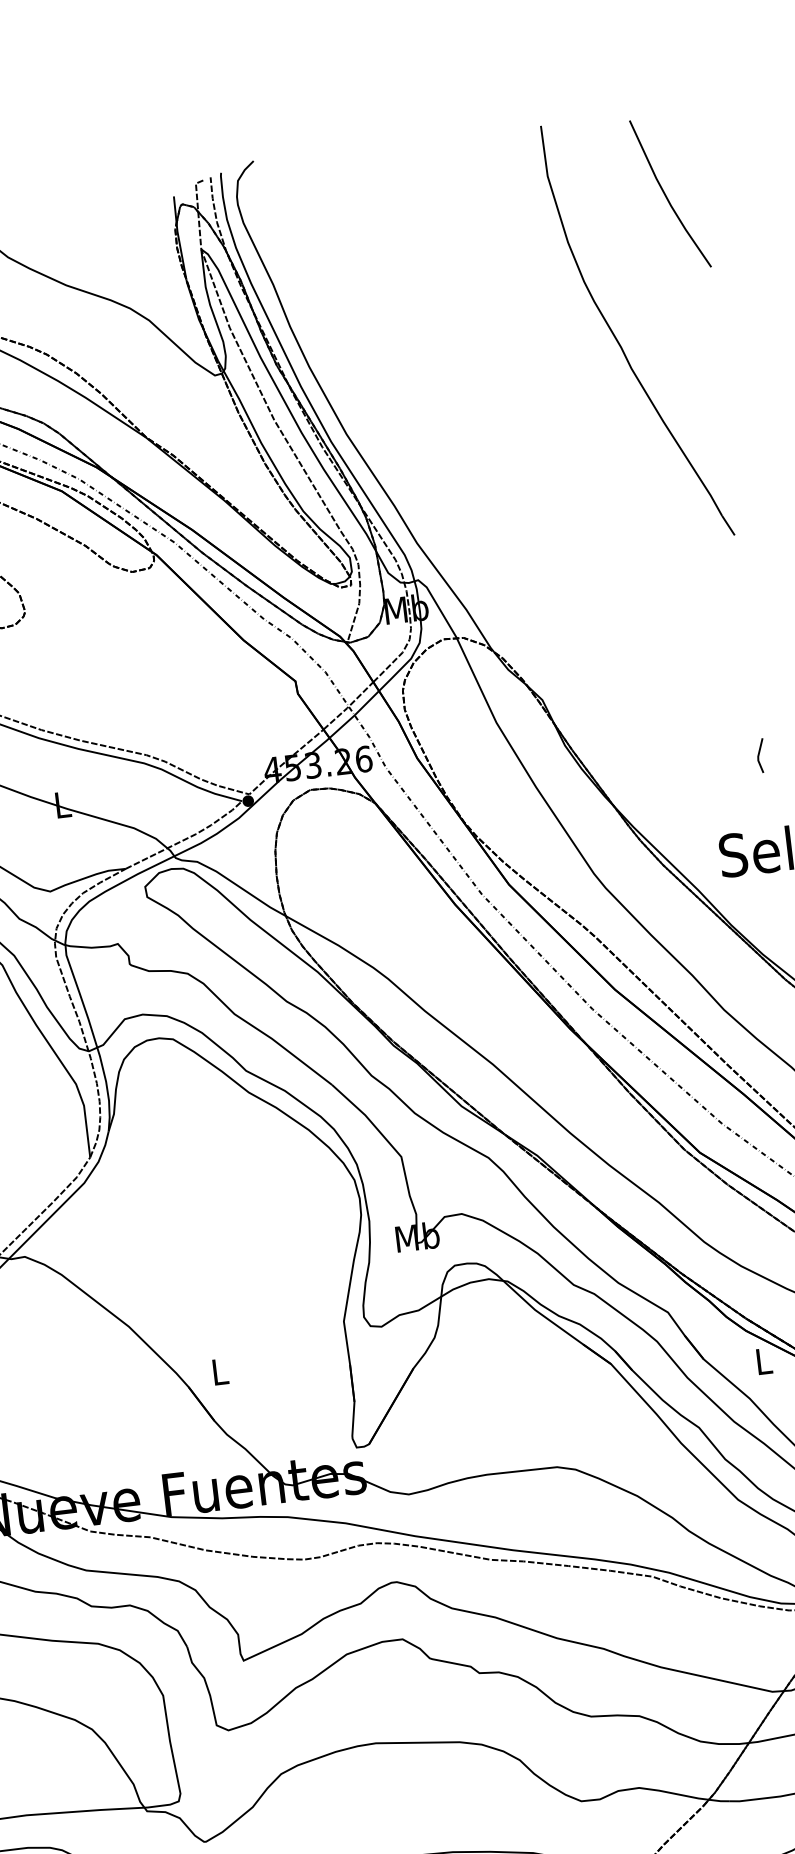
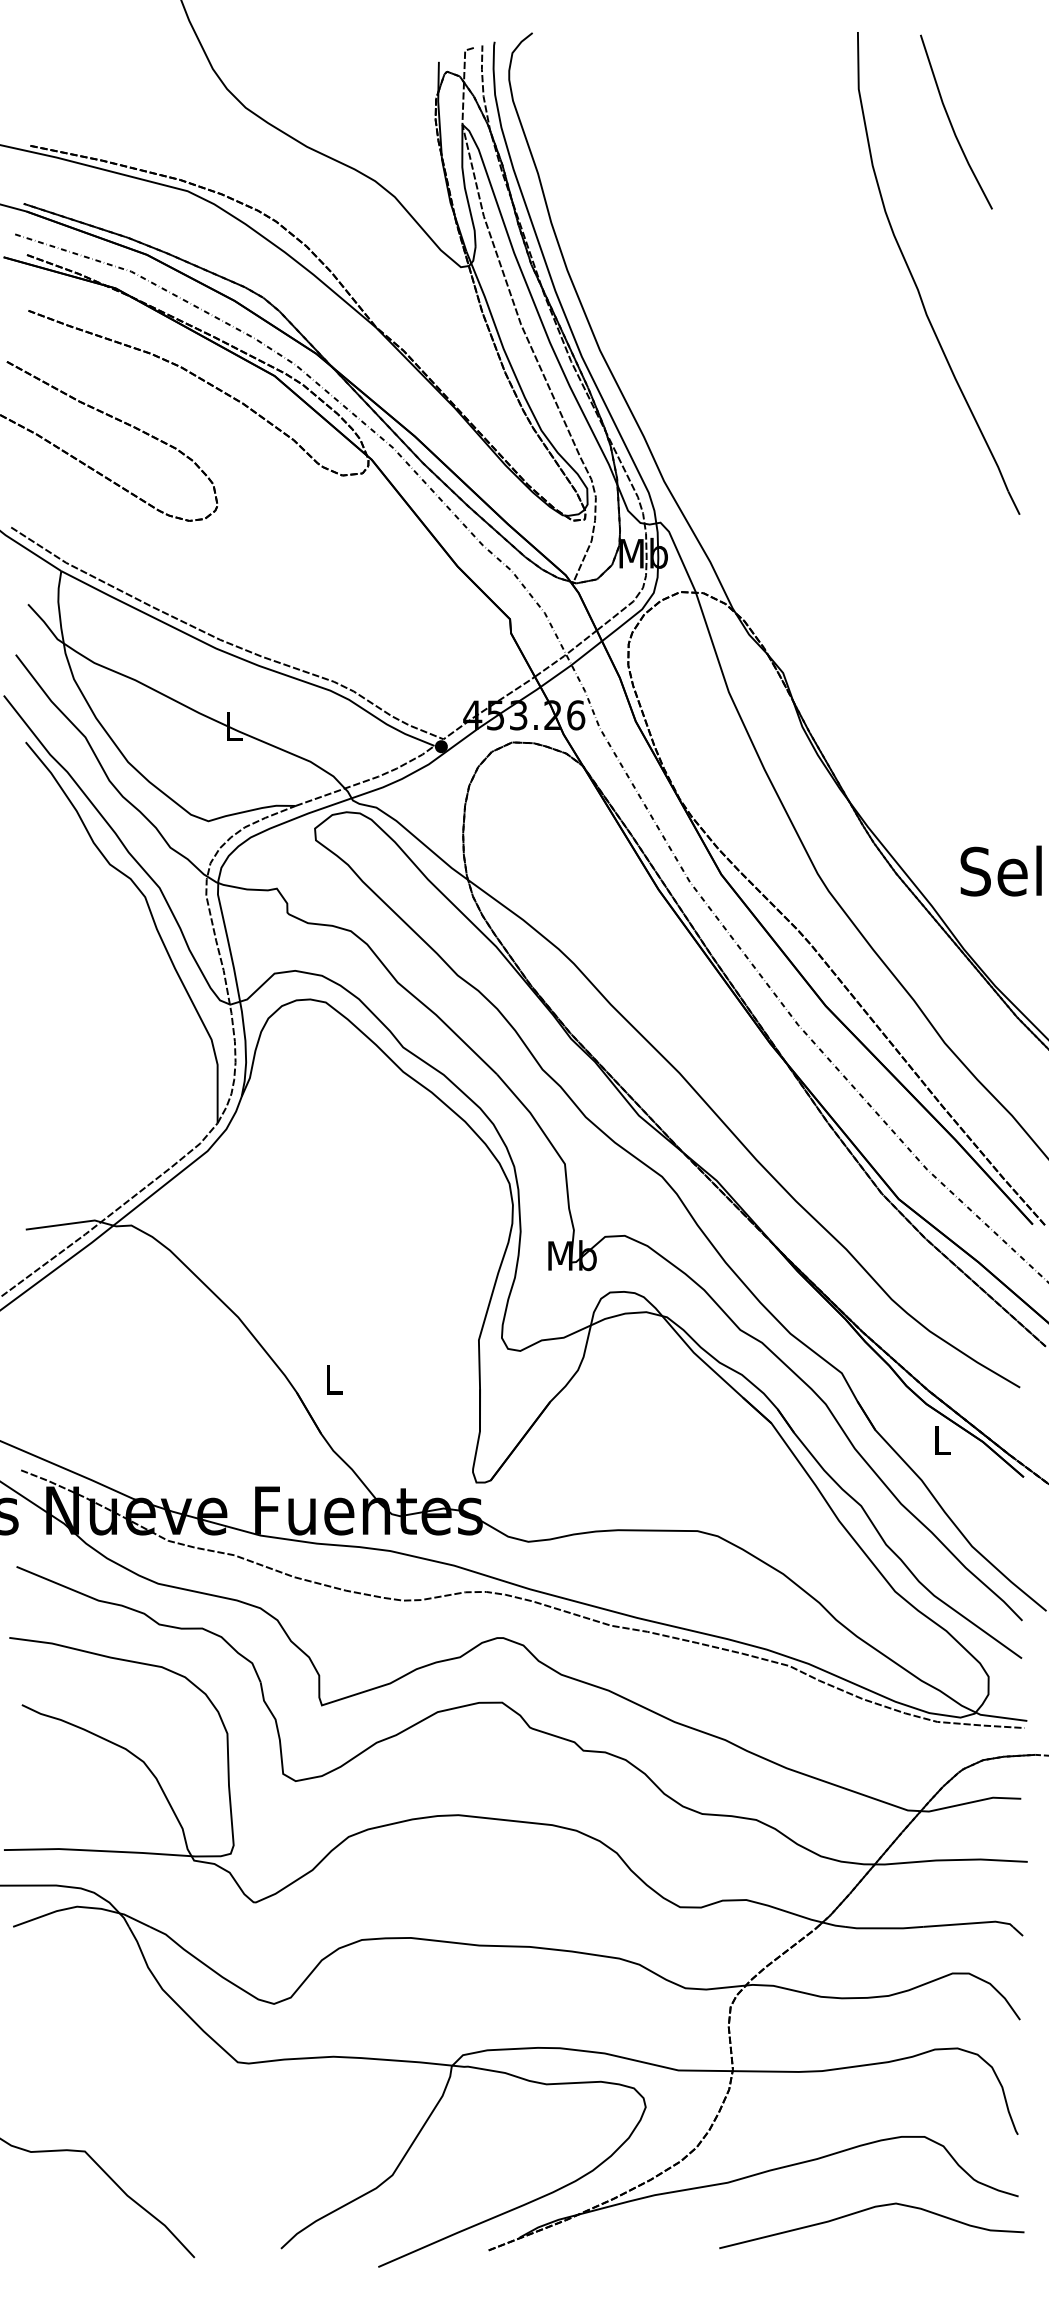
line: (667, 196) -> (952, 124), moved
line: (759, 754) -> (1018, 762), removed

